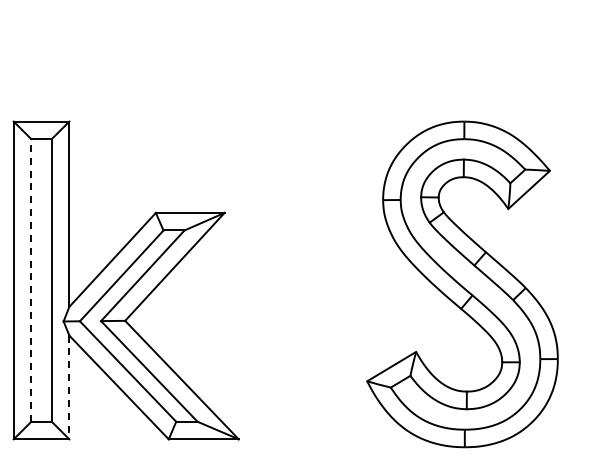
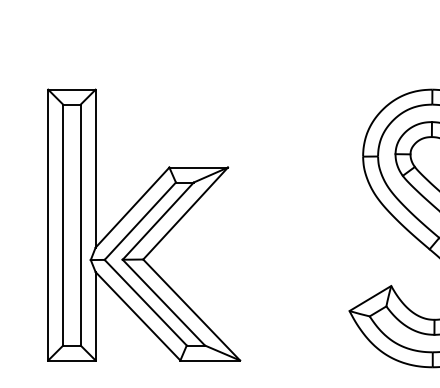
line: (31, 279) -> (63, 224), dashed -> solid
line: (69, 387) -> (95, 316), dashed -> solid

